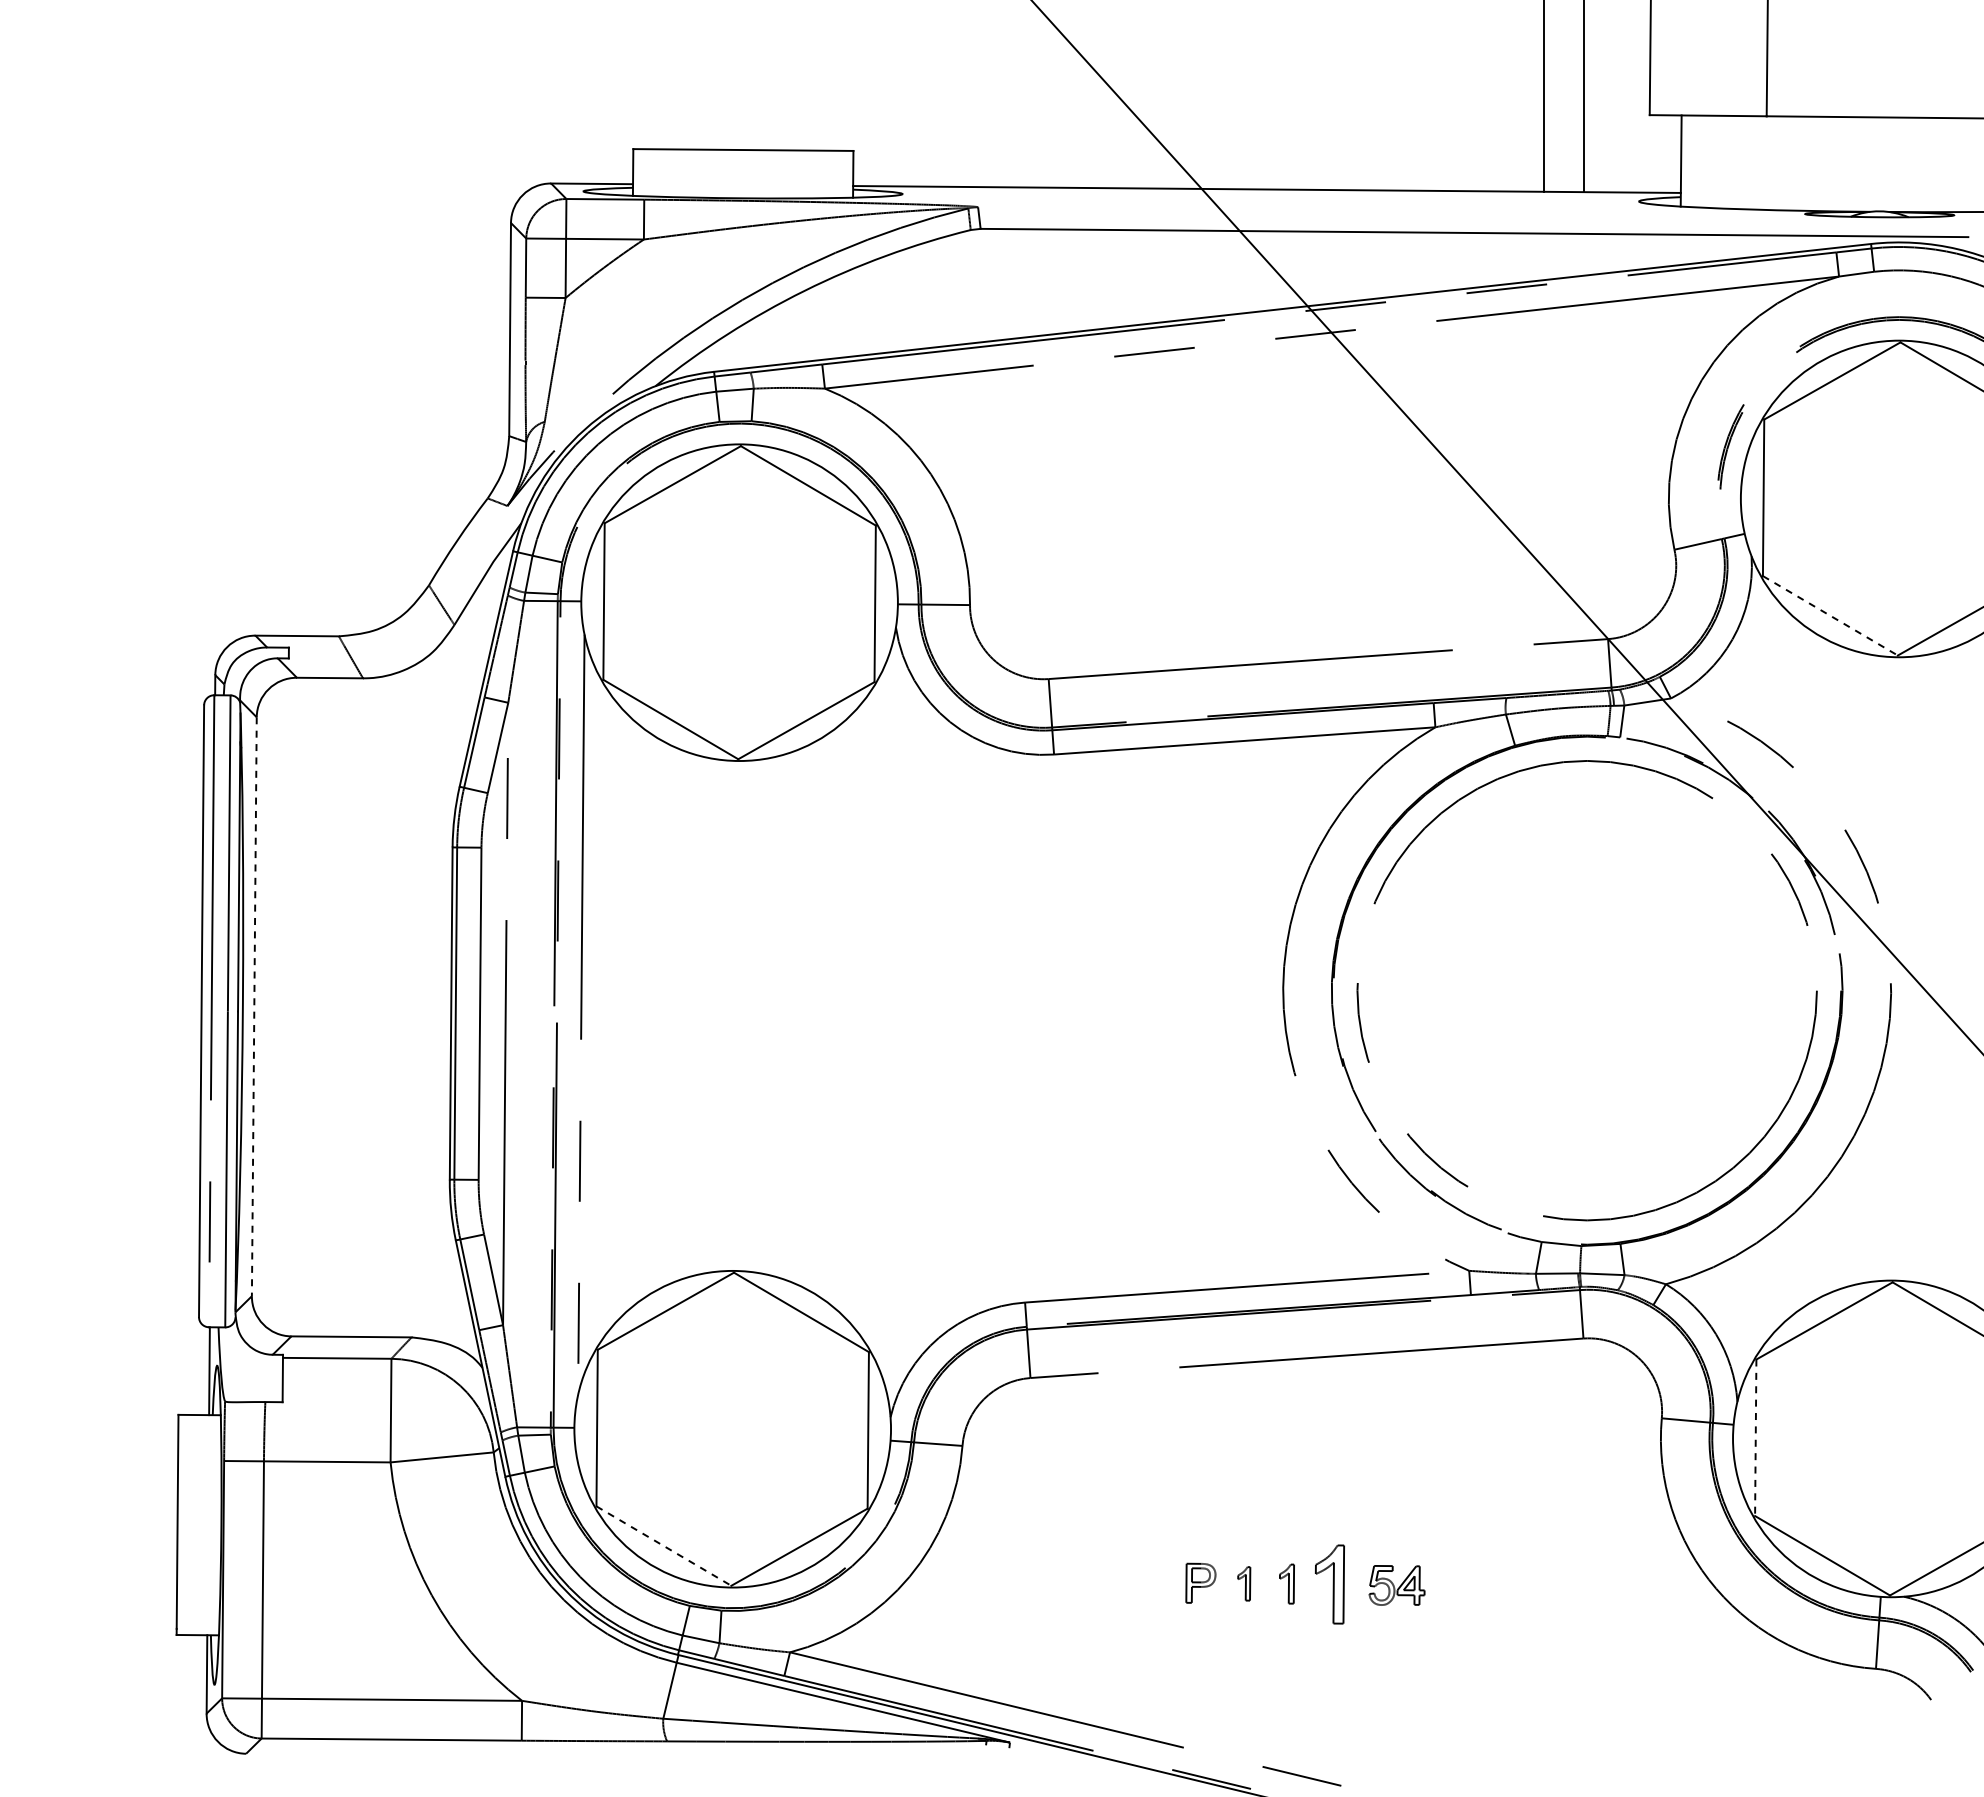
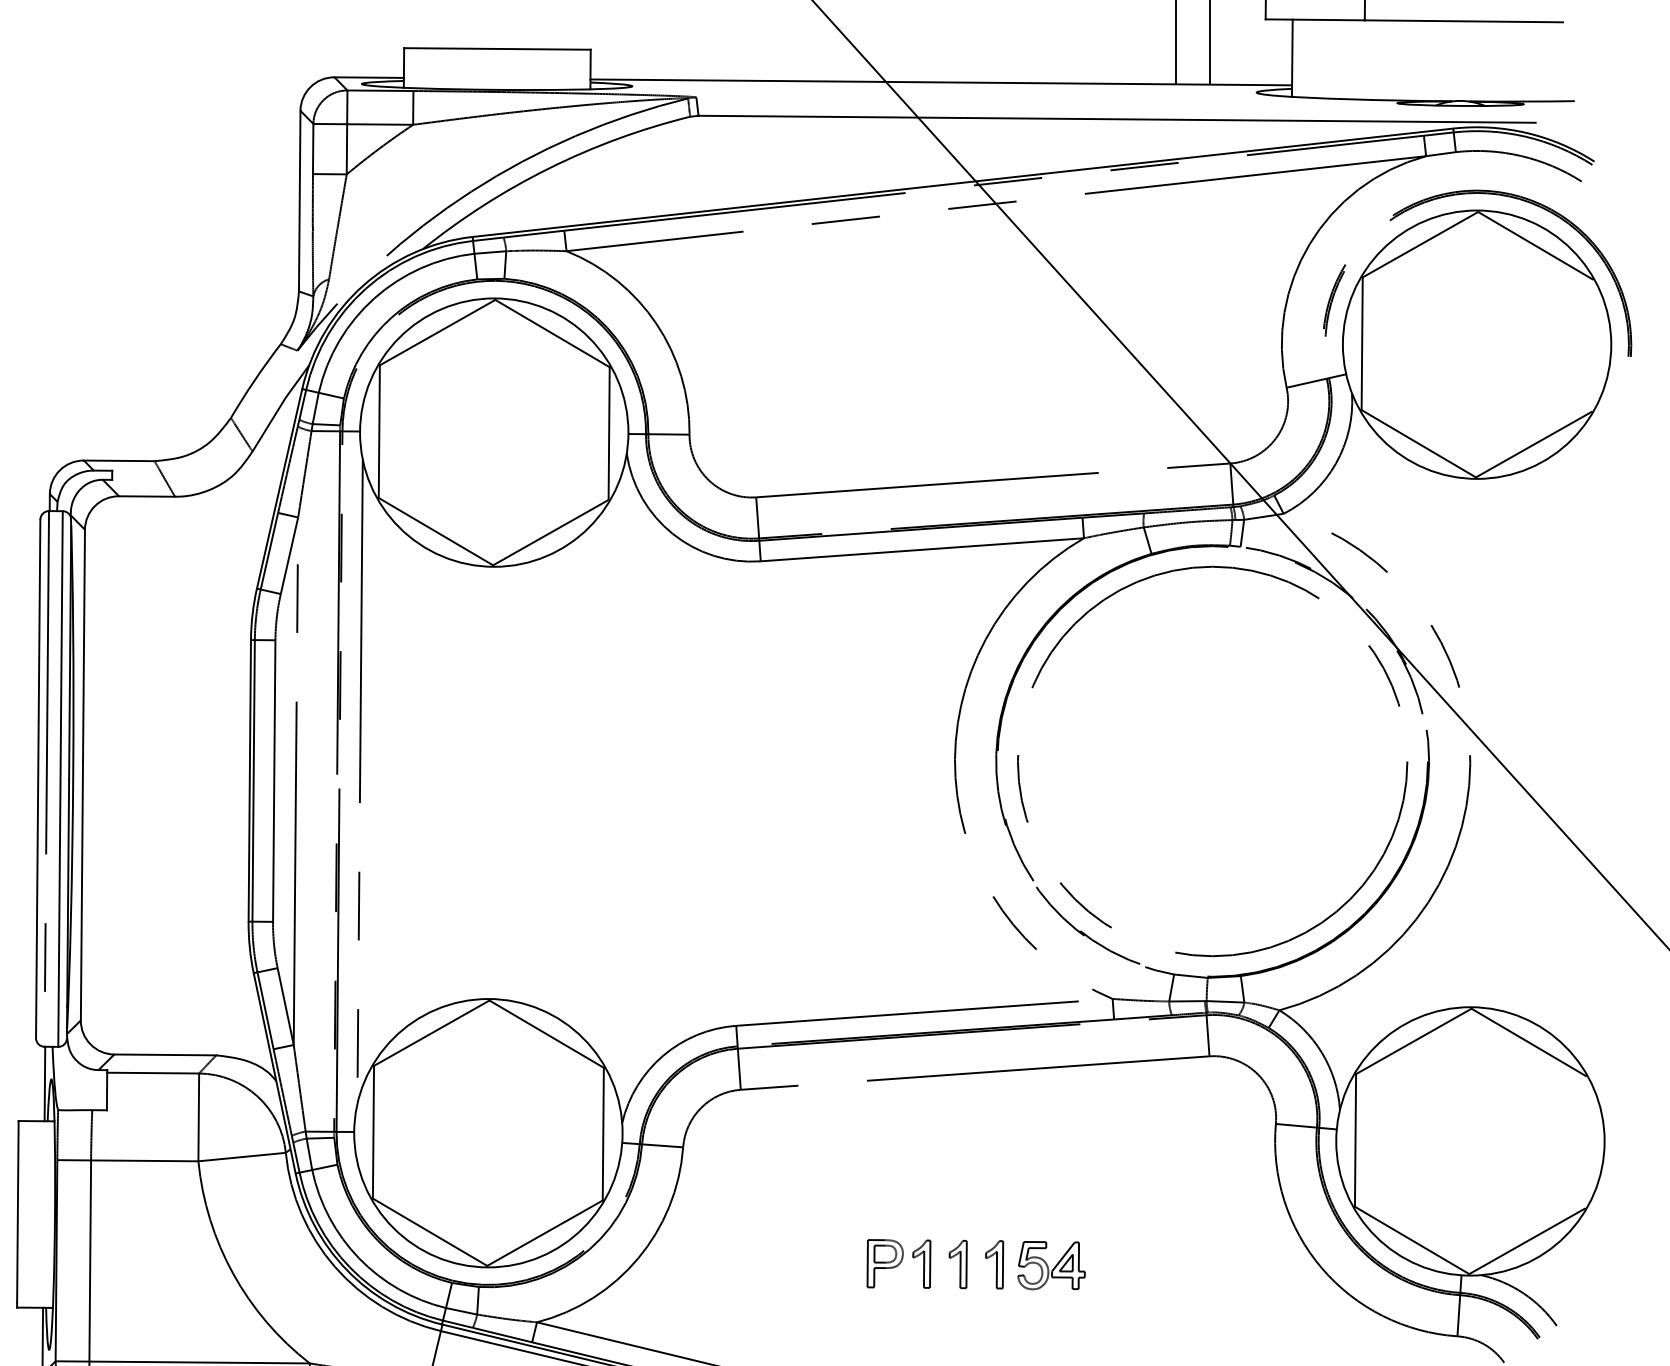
line: (1830, 616) -> (1418, 444), dashed -> solid
line: (254, 1007) -> (83, 775), dashed -> solid
line: (1755, 1438) -> (1355, 1141), dashed -> solid
line: (664, 1546) -> (430, 1232), dashed -> solid
part: (1200, 1583) -> (884, 1263), size x1.43
part: (1244, 1583) -> (922, 1263), size x1.67
part: (1286, 1583) -> (957, 1263), size x1.43
part: (1329, 1584) -> (994, 1264), size x0.71
part: (1396, 1585) -> (1051, 1265), size x1.43

